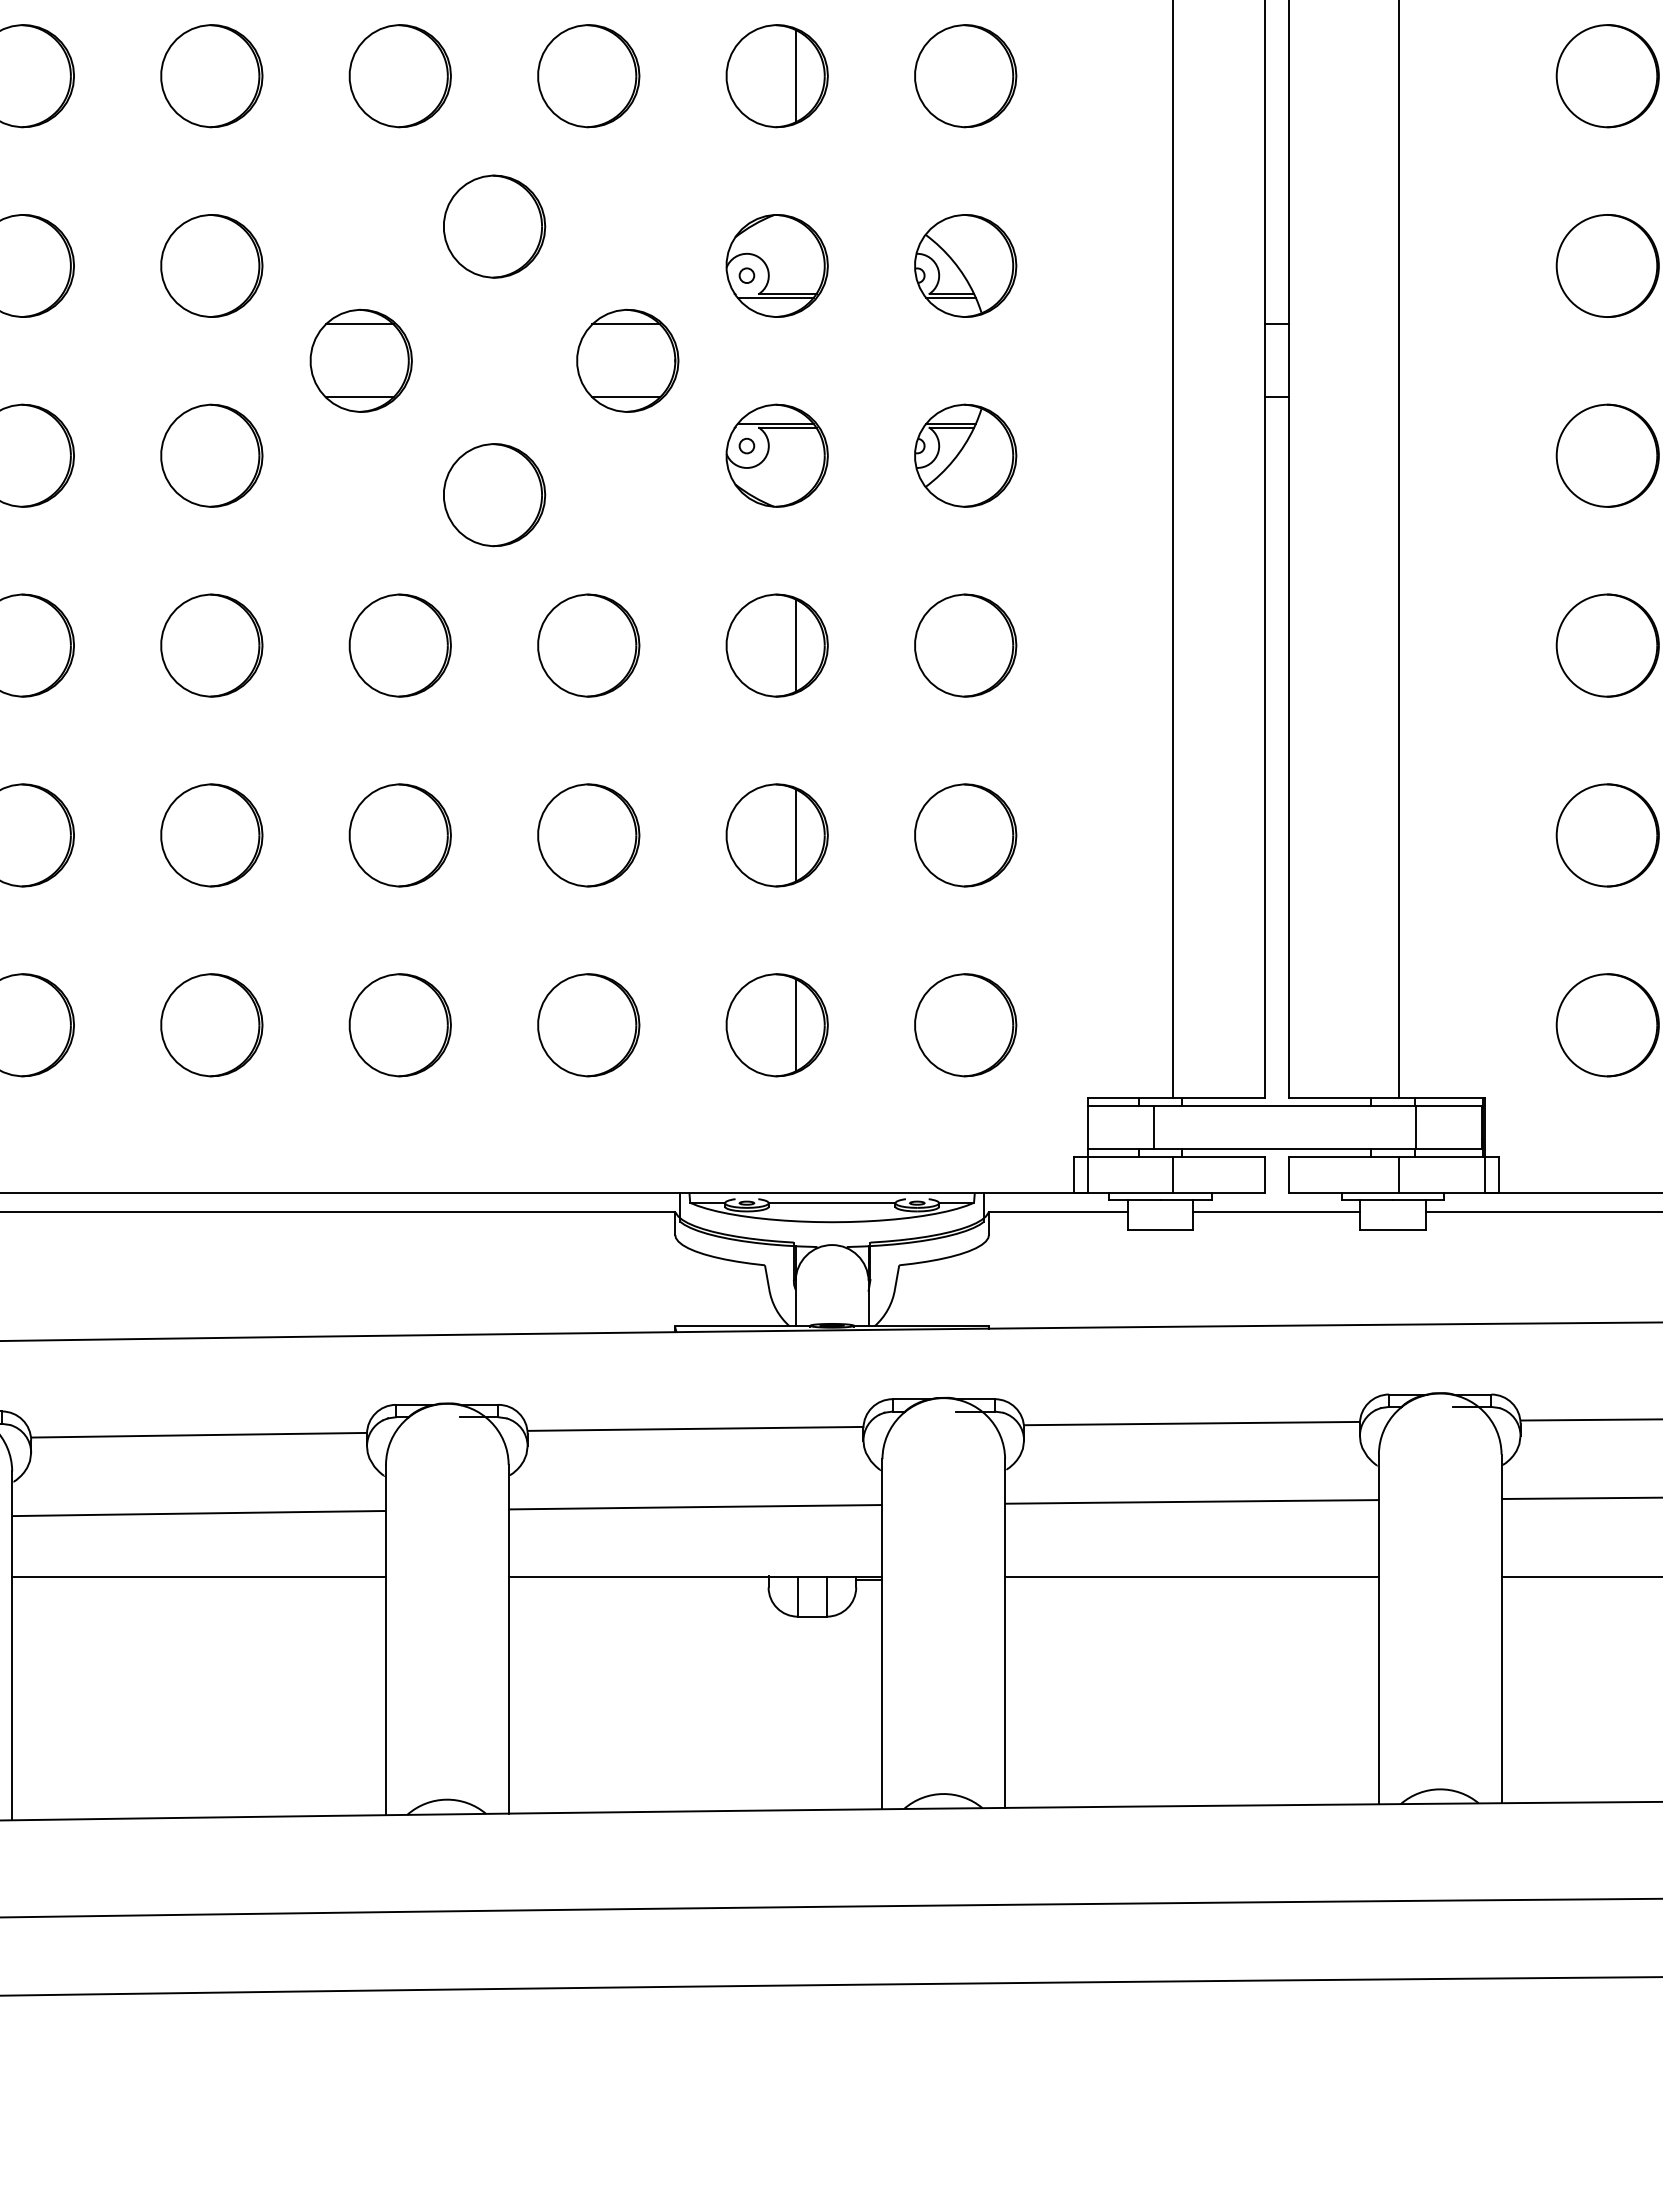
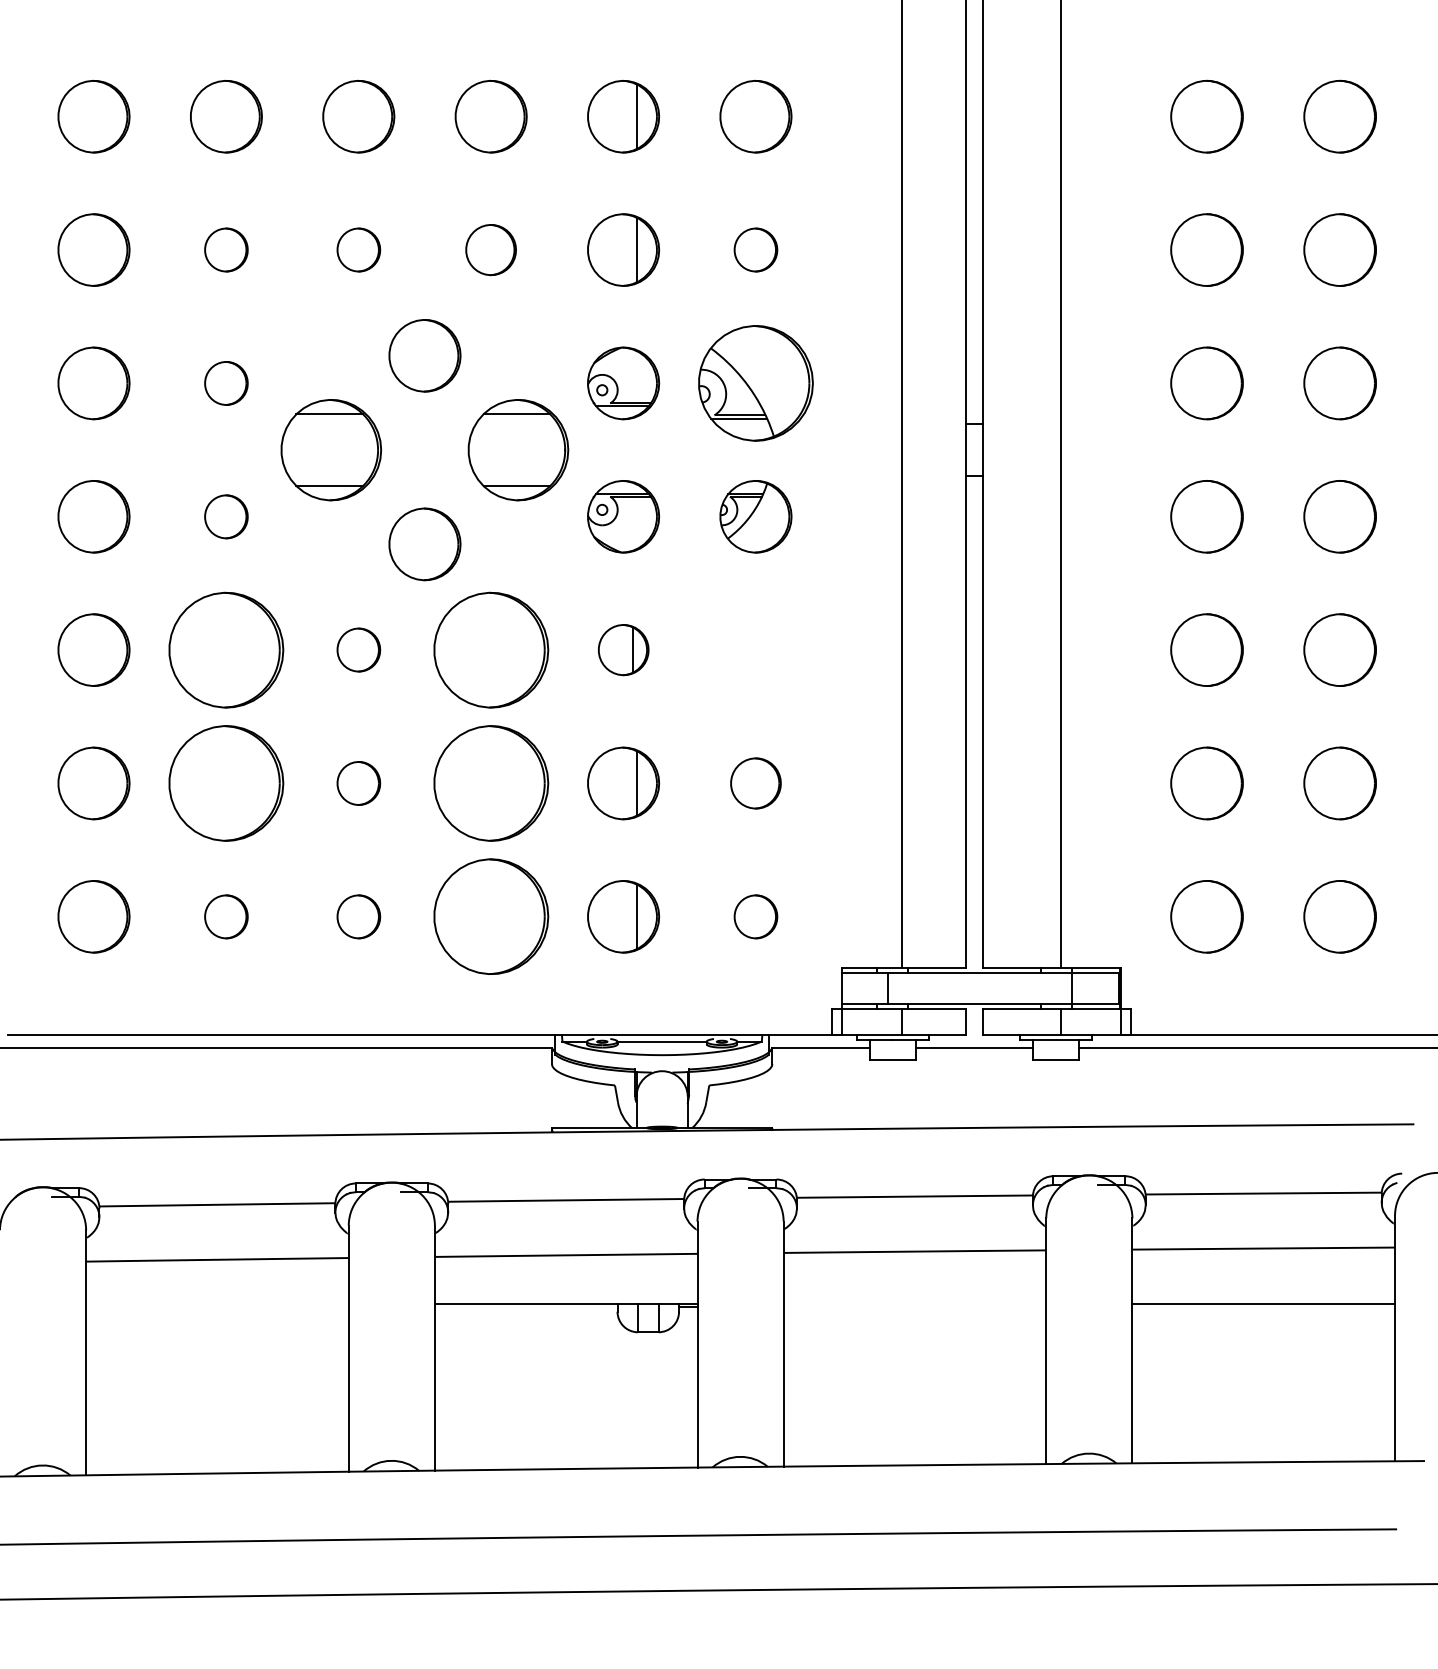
part: (211, 75) -> (226, 249), size x0.6
part: (399, 75) -> (358, 249), size x0.6
part: (587, 75) -> (490, 249), size x0.7
part: (965, 75) -> (755, 249), size x0.6
part: (211, 266) -> (226, 383), size x0.6
part: (965, 266) -> (755, 383), size x1.6
part: (361, 360) -> (331, 449), size x1.4
part: (627, 360) -> (518, 449), size x1.4
part: (211, 455) -> (226, 516), size x0.6
part: (211, 644) -> (226, 649), size x1.6
part: (399, 644) -> (358, 649), size x0.6
part: (587, 644) -> (490, 649), size x1.6
part: (777, 644) -> (623, 649), size x0.7
part: (965, 644) -> (755, 649), removed
part: (211, 835) -> (226, 783), size x1.6
part: (399, 835) -> (358, 783), size x0.6
part: (587, 835) -> (490, 783), size x1.6
part: (965, 835) -> (755, 783), size x0.7
part: (211, 1024) -> (226, 916), size x0.6
part: (399, 1024) -> (358, 916), size x0.6
part: (587, 1024) -> (490, 916), size x1.6
part: (965, 1024) -> (755, 916), size x0.6
line: (199, 1577) -> (217, 1304), removed
line: (1191, 1577) -> (914, 1304), removed

